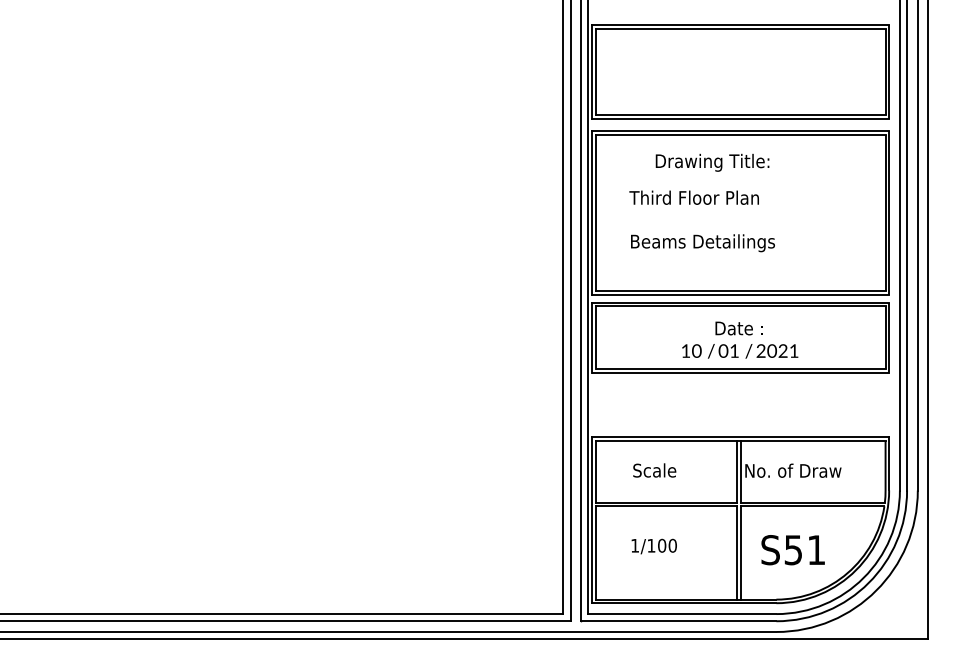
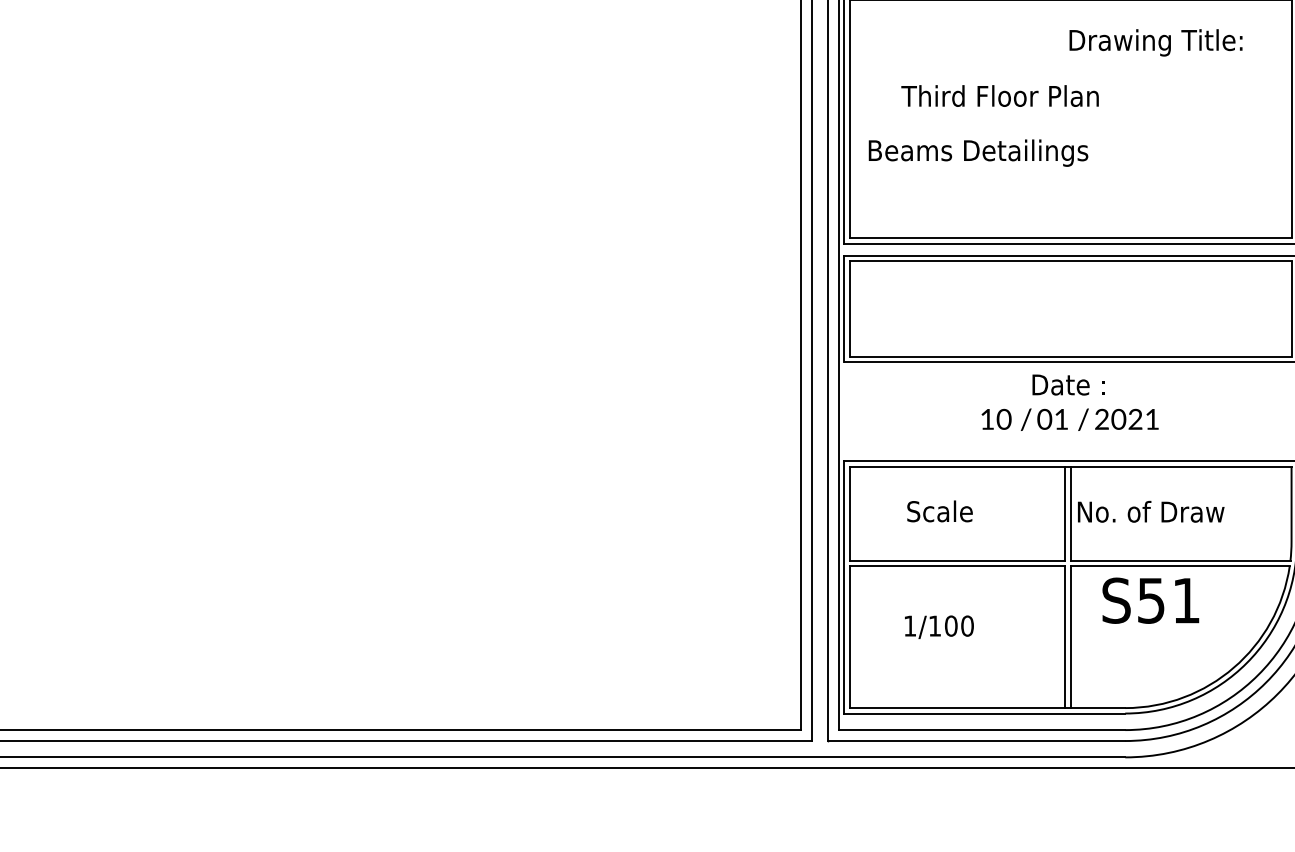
text: (712, 162) -> (1155, 42), moved
text: (702, 243) -> (977, 153), moved
text: (740, 339) -> (1070, 401), moved
text: (792, 550) -> (1149, 601), moved

